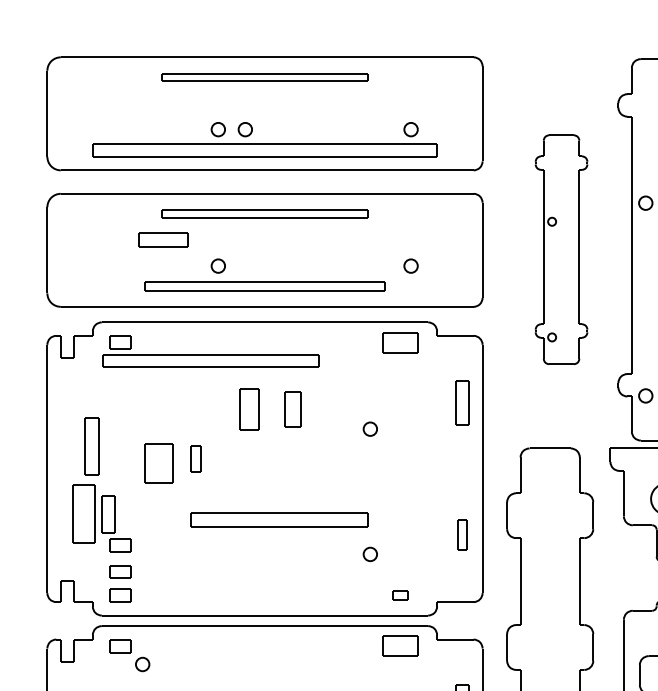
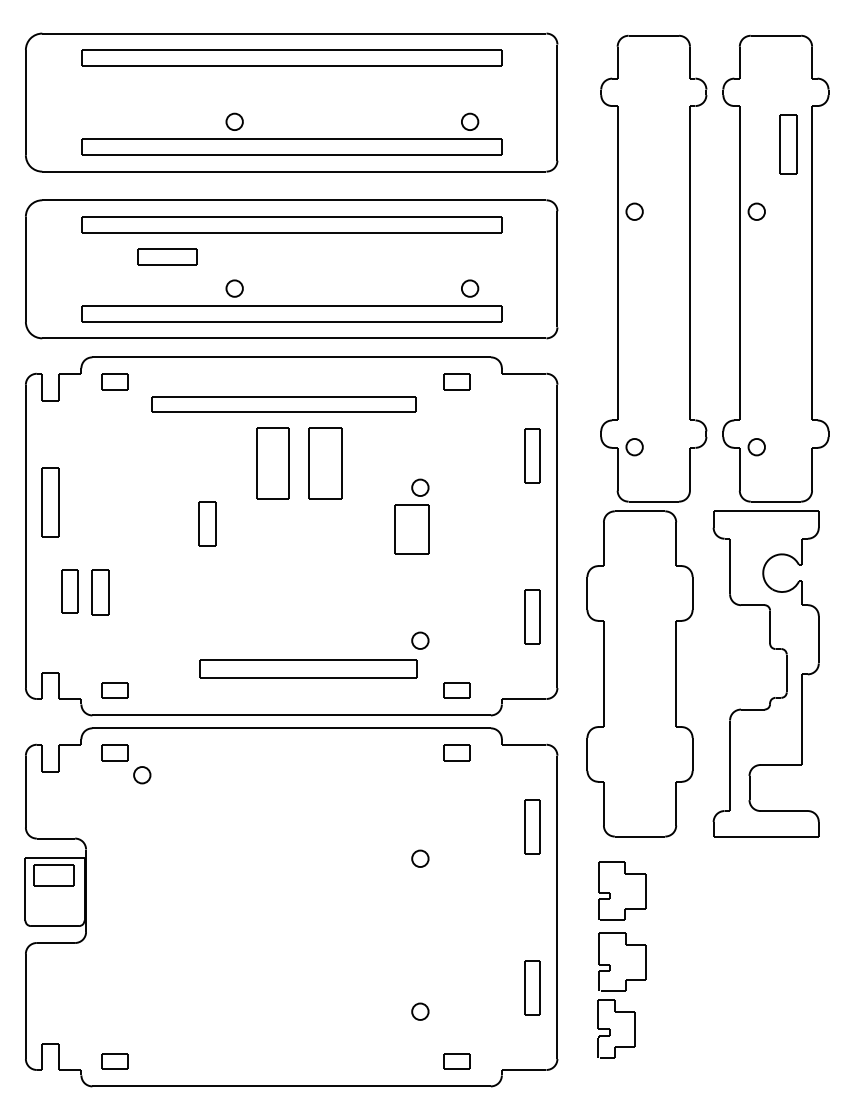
part: (264, 76) -> (291, 57), size x1.67
part: (245, 129) -> (267, 121), removed
part: (264, 213) -> (291, 224), size x1.67
part: (561, 249) -> (653, 268), size x1.67
part: (264, 286) -> (291, 313), size x1.43
part: (399, 342) -> (456, 381), size x0.62
part: (210, 360) -> (283, 404), moved
part: (249, 409) -> (272, 463), size x1.43
part: (292, 409) -> (325, 463), size x1.67
part: (92, 446) -> (50, 502), moved
part: (196, 458) -> (207, 523), size x1.43
part: (158, 463) -> (411, 529), moved
part: (83, 514) -> (69, 591), size x0.62
part: (279, 519) -> (308, 668), moved
part: (462, 534) -> (532, 616), size x1.43
part: (119, 545) -> (114, 629), removed
part: (119, 571) -> (114, 661), removed
part: (399, 595) -> (456, 690), size x1.43
part: (399, 645) -> (456, 752), size x0.62

